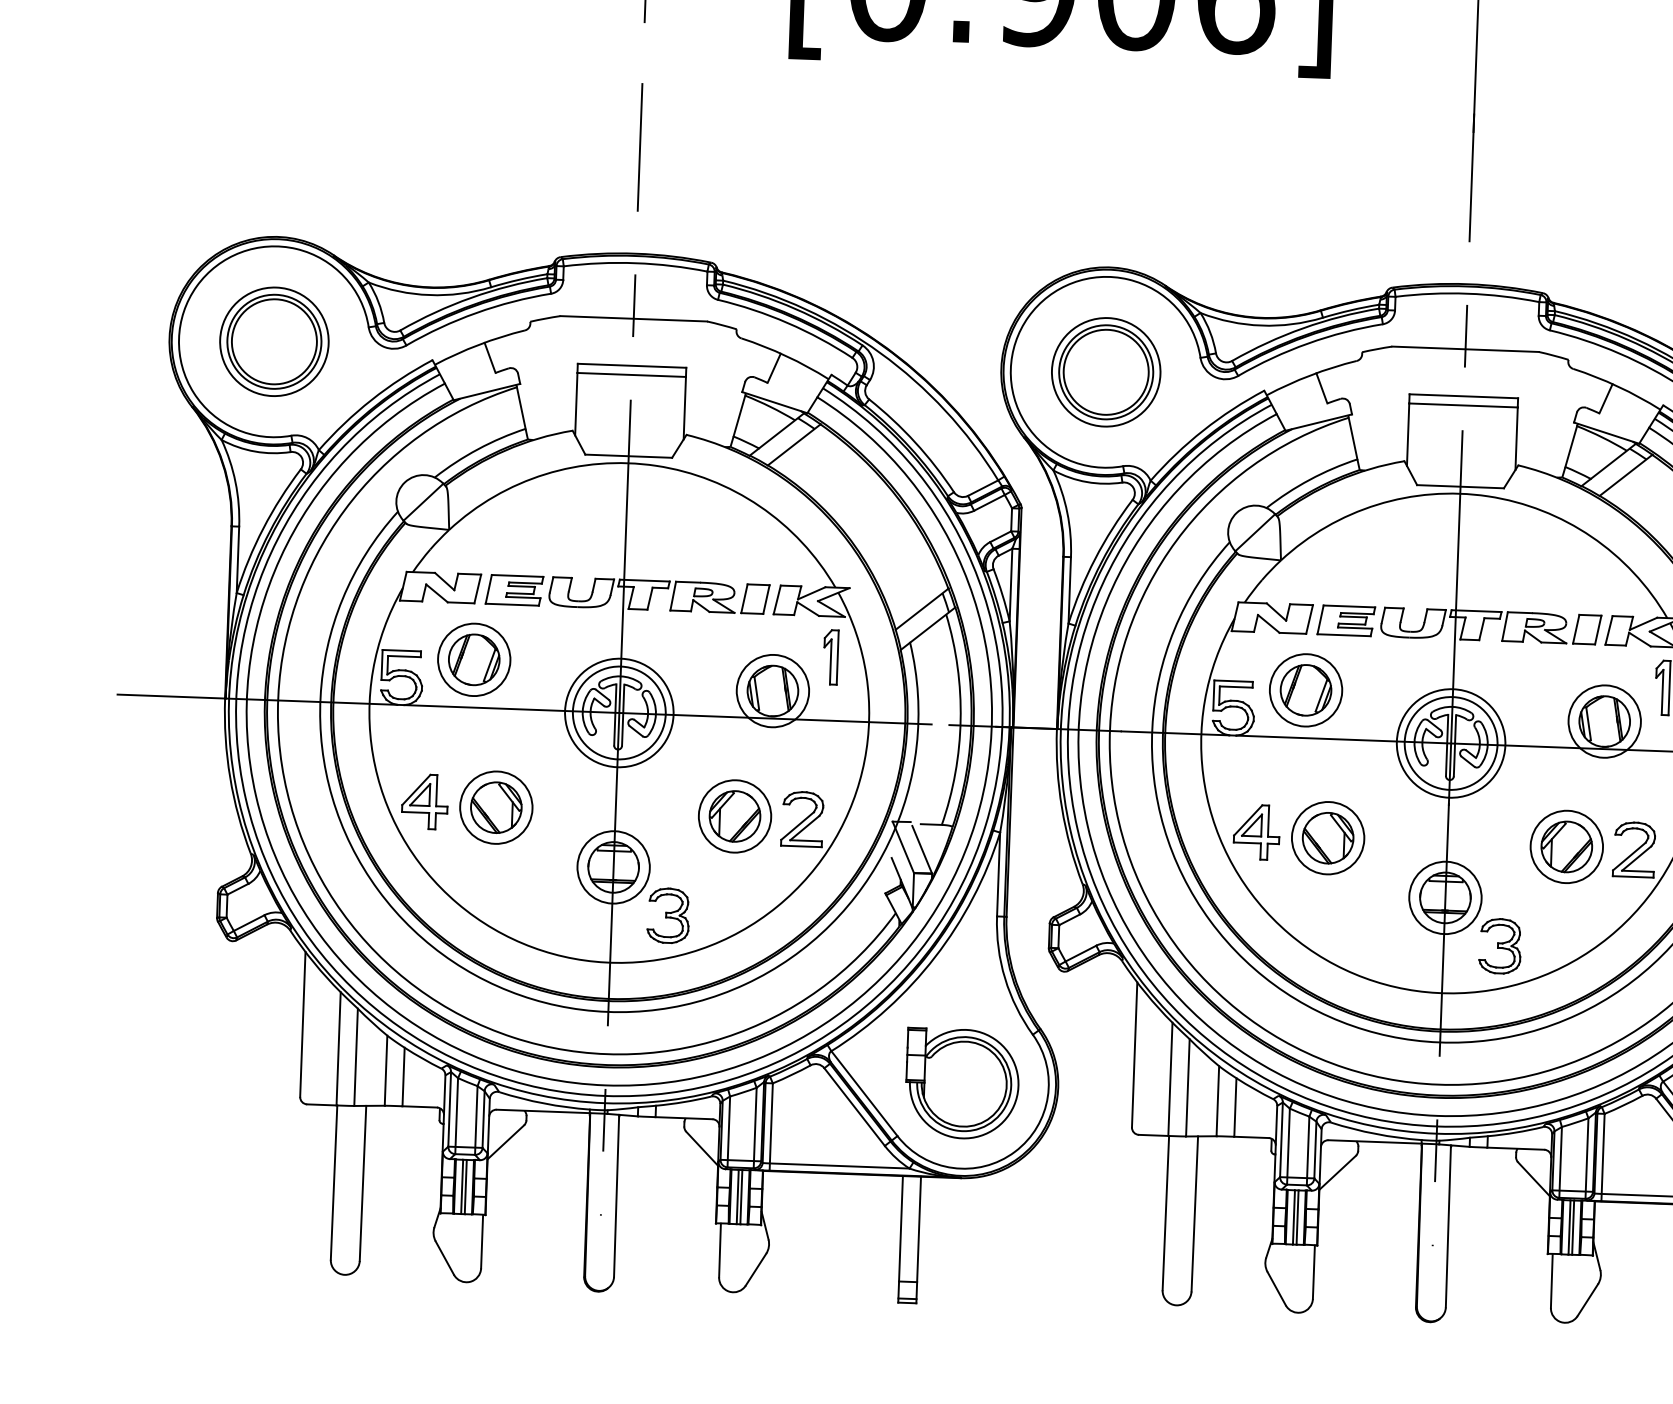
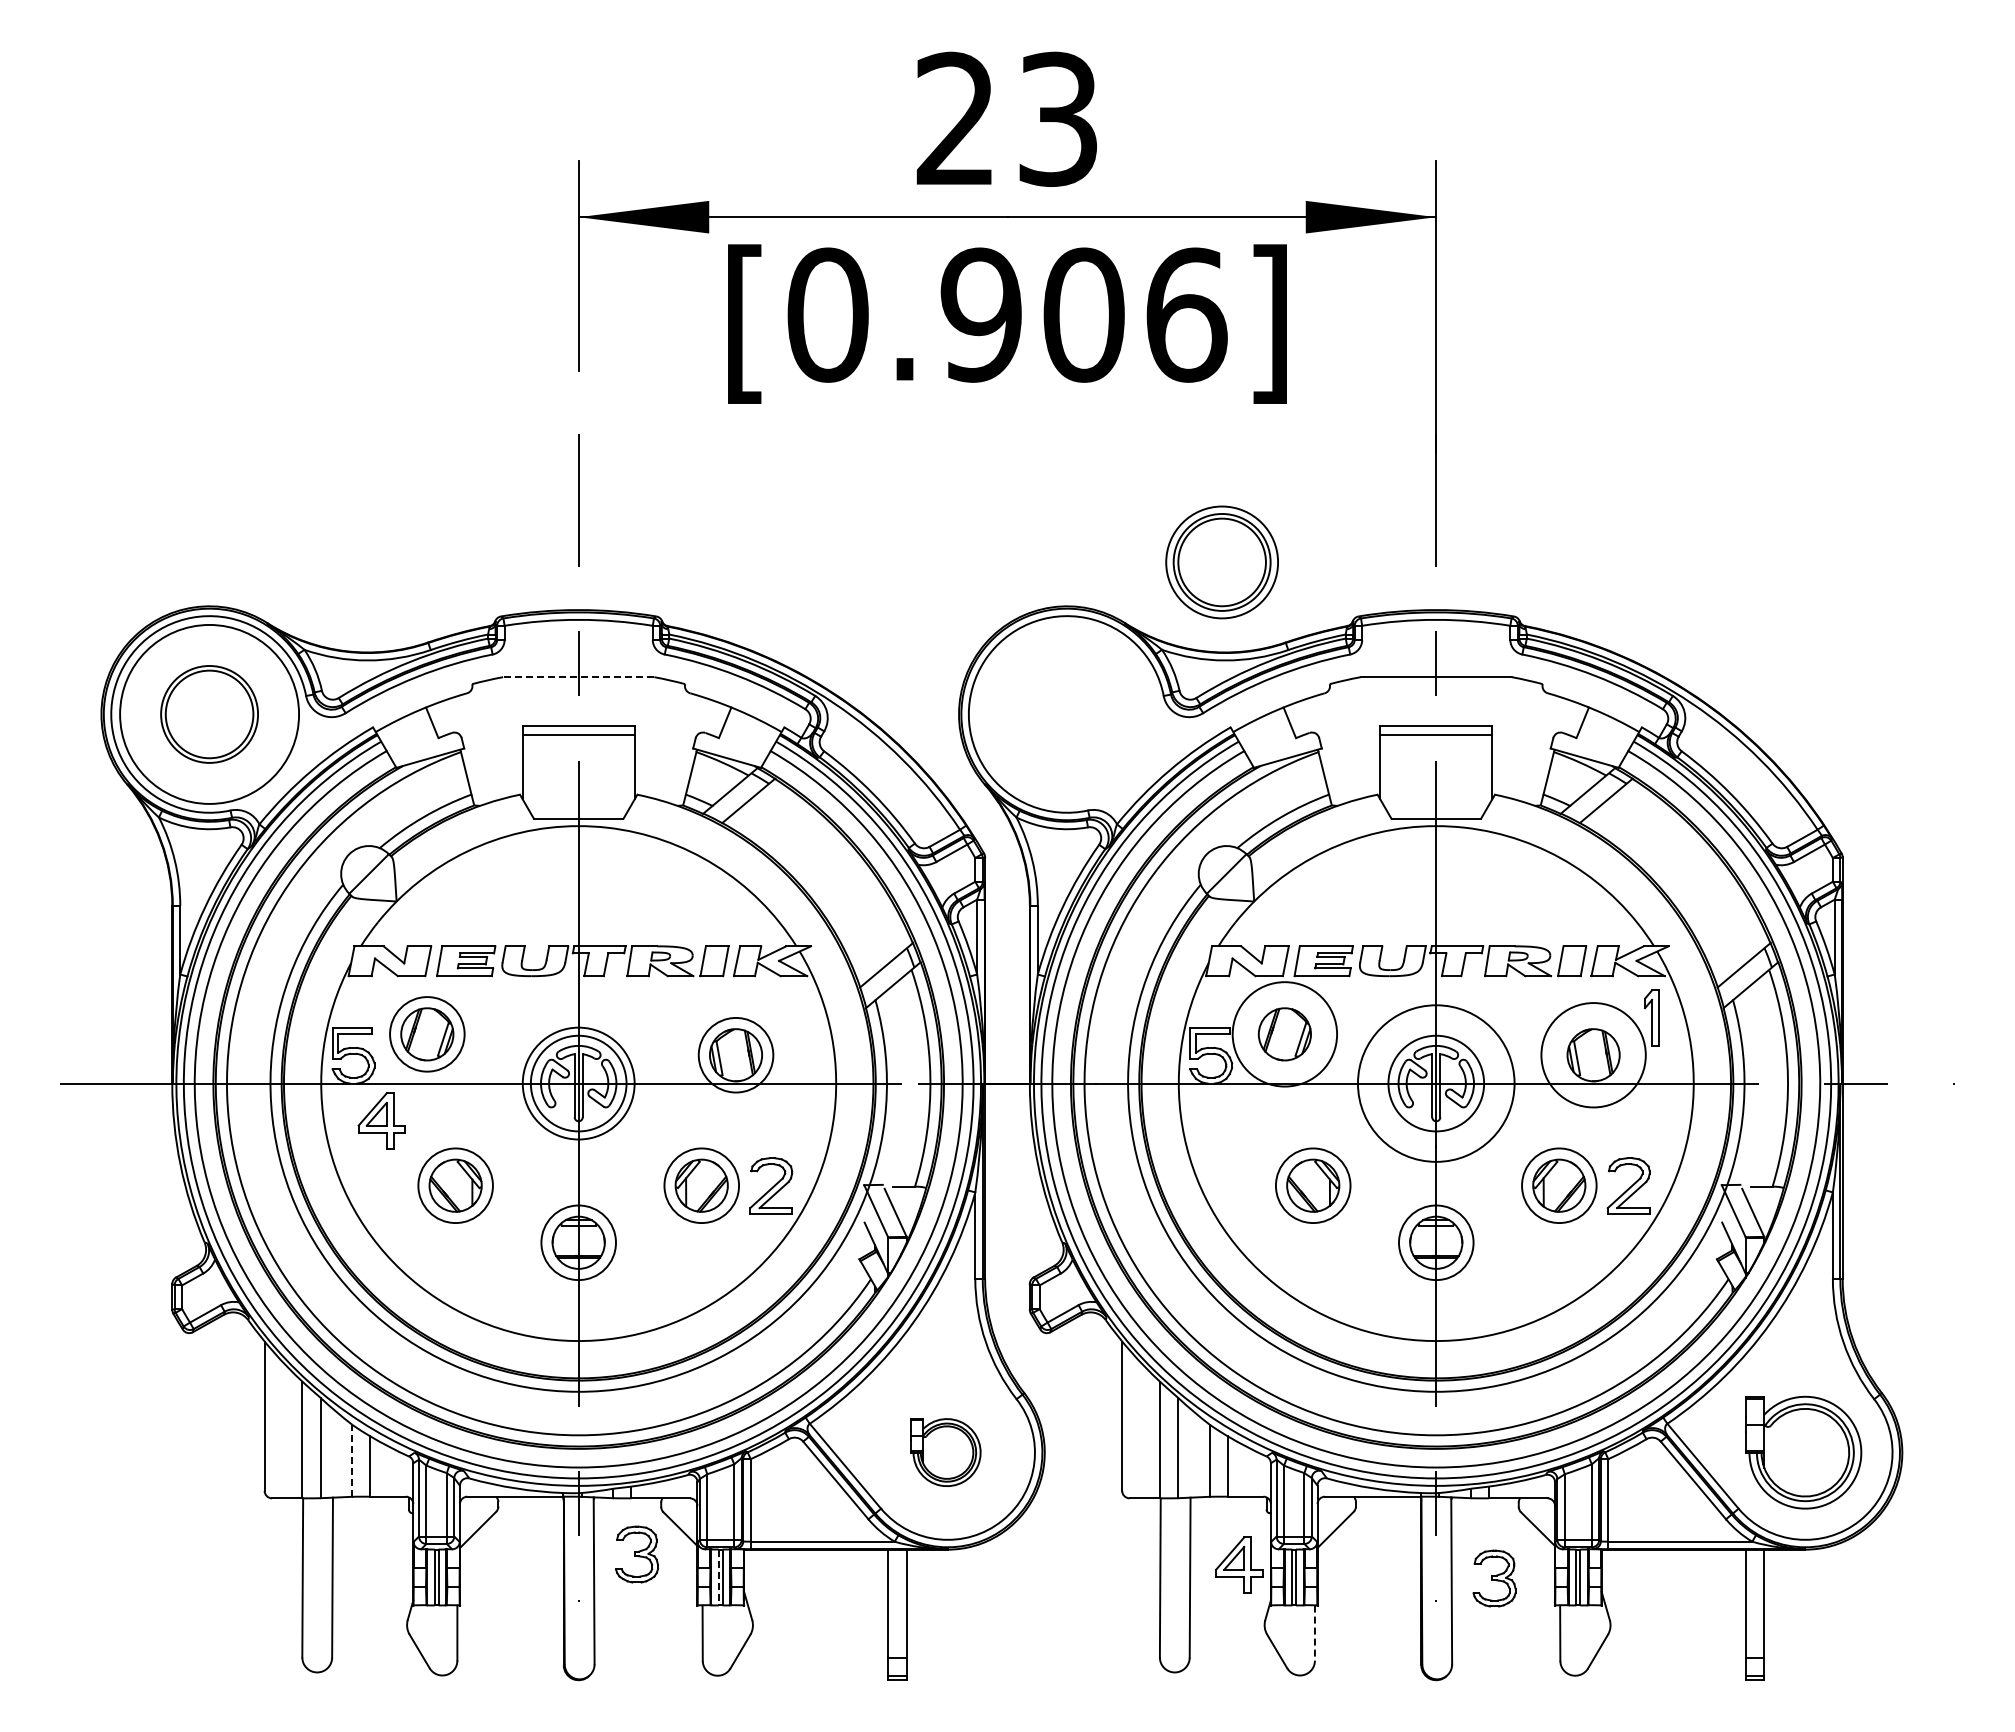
line: (633, 319) -> (578, 677), solid -> dashed
circle: (274, 341) -> (209, 714), size x1.6
part: (1105, 372) -> (1221, 562), moved
part: (830, 656) -> (794, 1017), removed
circle: (1305, 690) -> (1284, 1034), size x1.4
circle: (1604, 720) -> (1593, 1054), size x1.4
circle: (1451, 743) -> (1436, 1083), size x1.4
part: (424, 800) -> (381, 1120), moved
part: (1256, 831) -> (1239, 1564), moved
part: (668, 915) -> (636, 1554), moved
part: (1500, 946) -> (1494, 1578), moved
line: (386, 1070) -> (352, 1460), solid -> dashed
part: (961, 1083) -> (945, 1452), size x0.6
line: (737, 1197) -> (718, 1577), solid -> dashed
line: (1313, 1272) -> (1314, 1633), solid -> dashed

